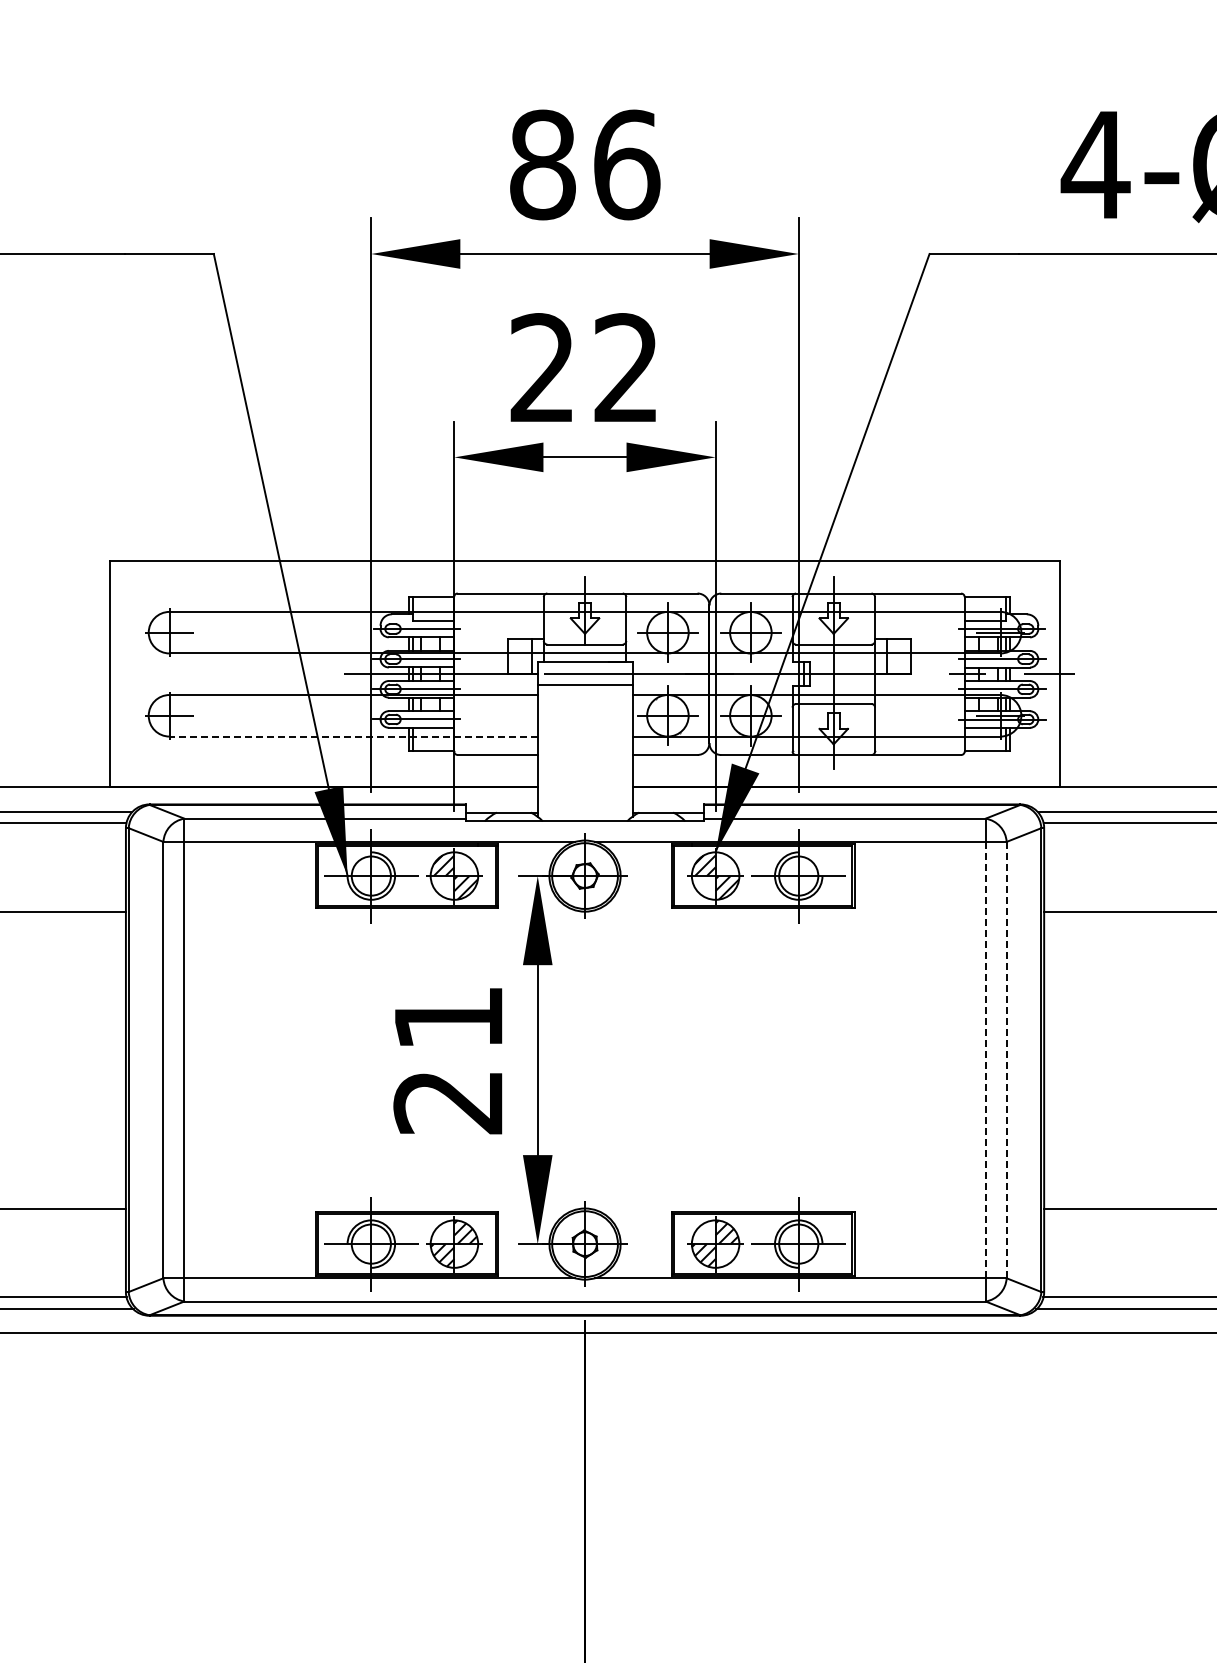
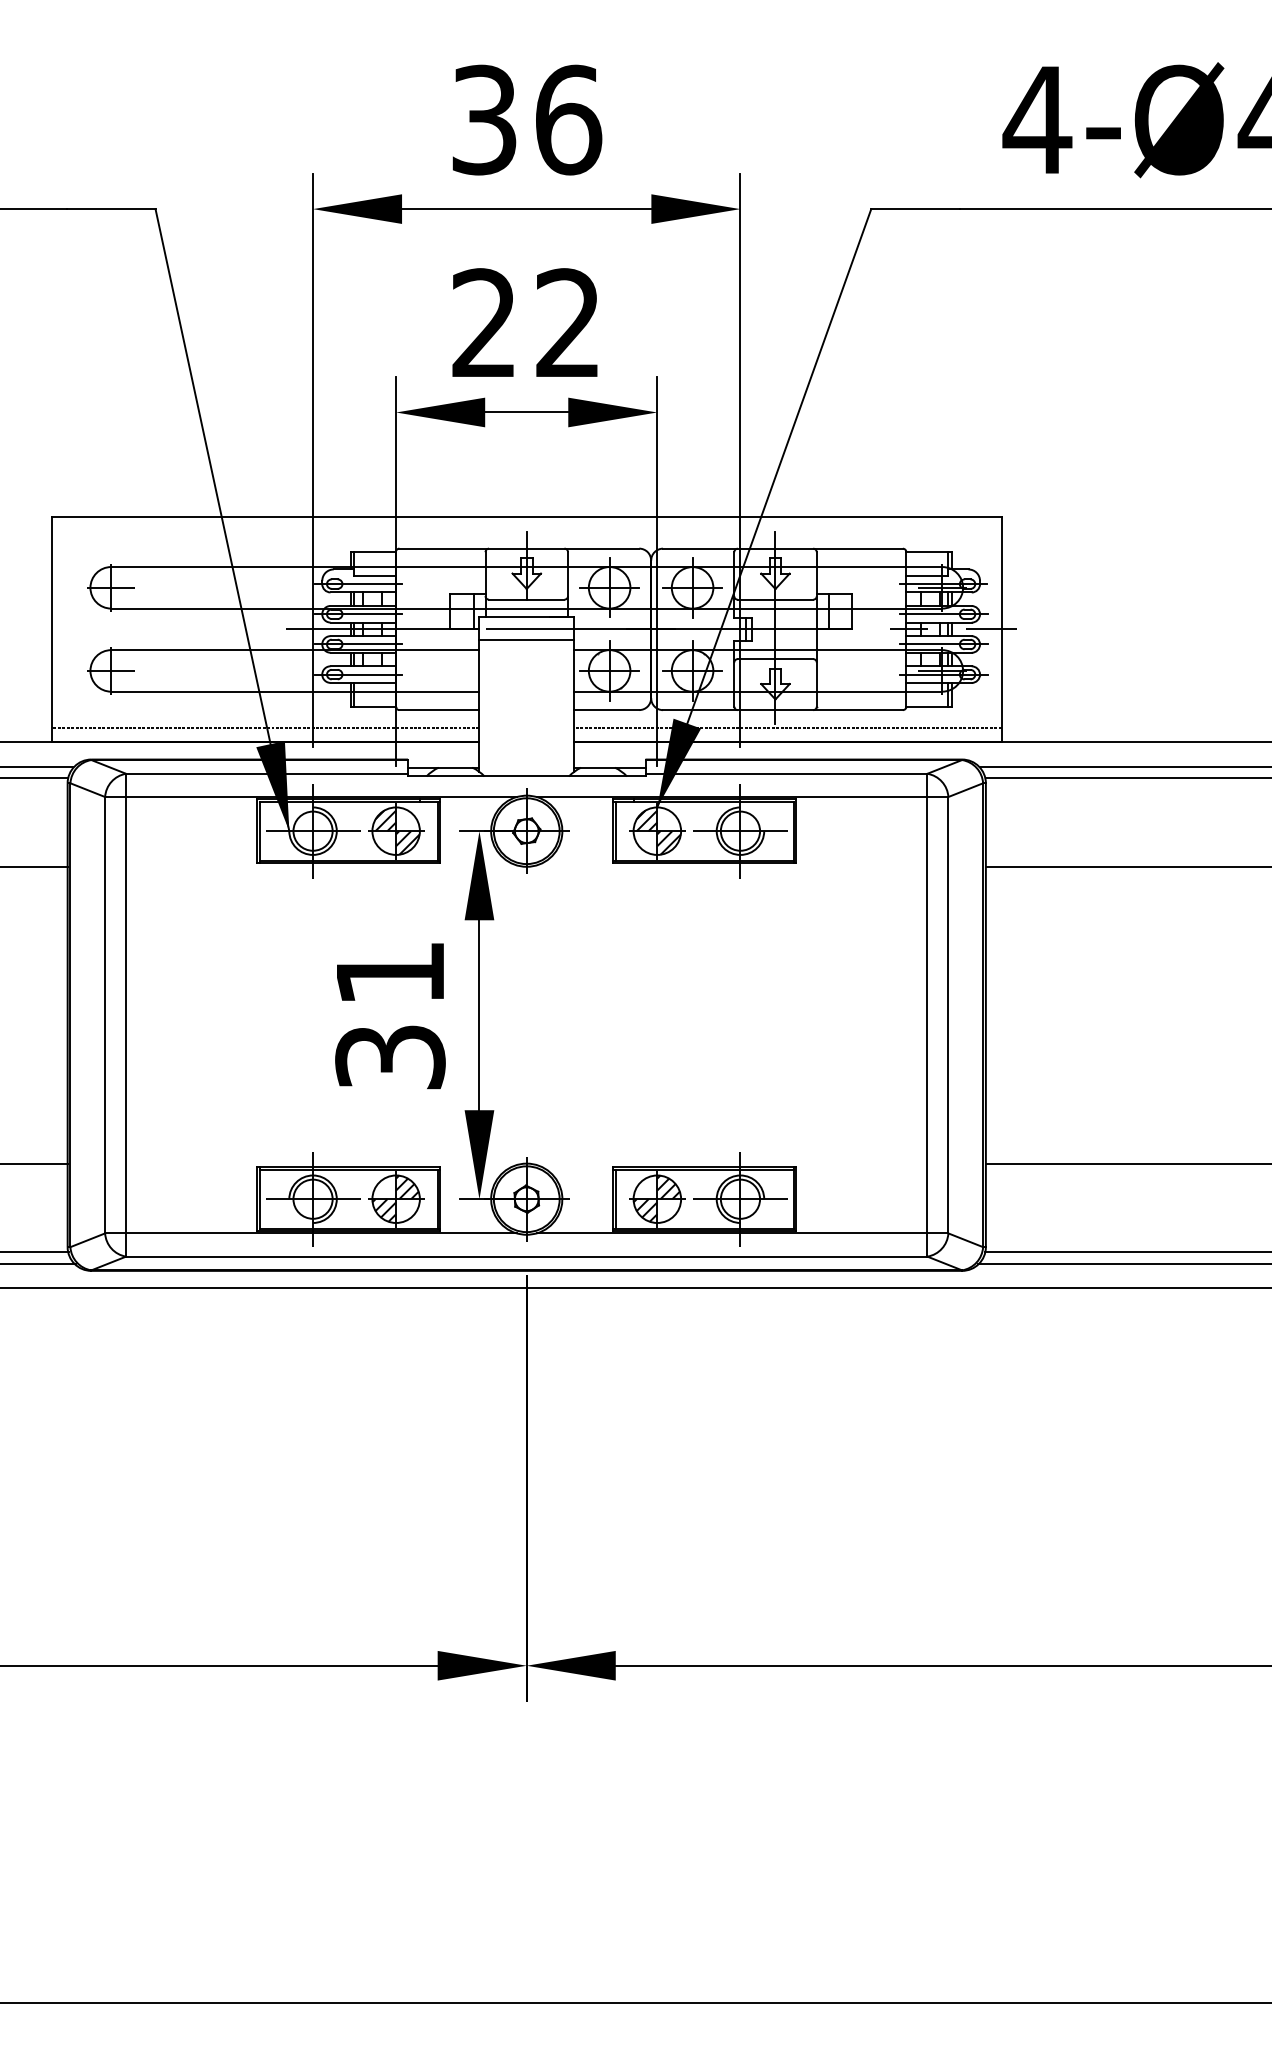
text: (542, 164) -> (484, 119), 86 -> 36
line: (352, 736) -> (294, 691), dashed -> solid
line: (323, 772) -> (265, 727), added
line: (845, 772) -> (787, 727), added
line: (1006, 1059) -> (948, 1014), dashed -> solid
line: (985, 1060) -> (927, 1015), dashed -> solid
text: (448, 1102) -> (390, 1057), 21 -> 31

